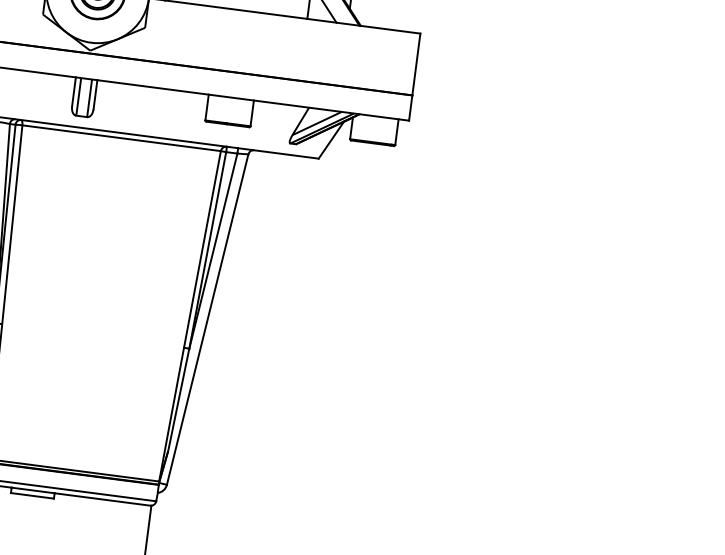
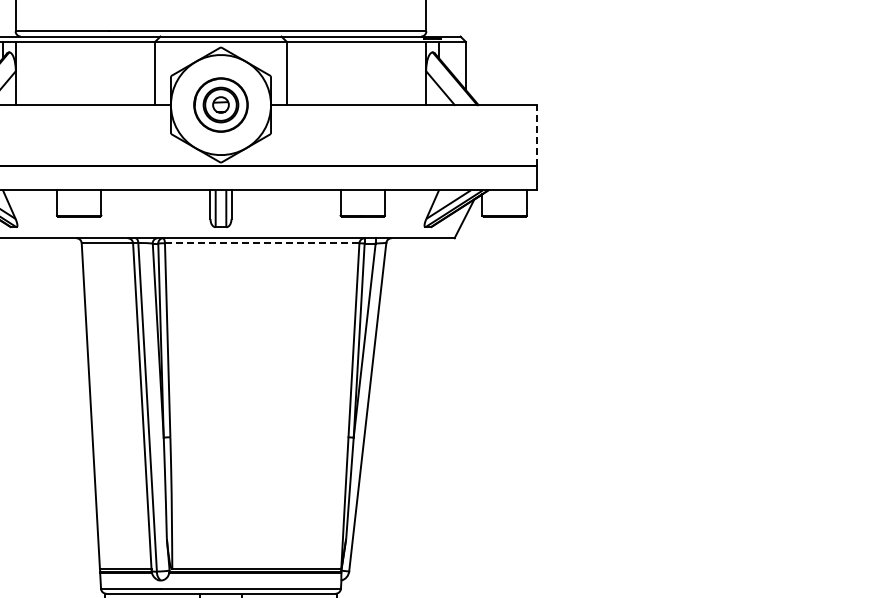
line: (416, 63) -> (536, 134), solid -> dashed
line: (120, 138) -> (261, 243), solid -> dashed

